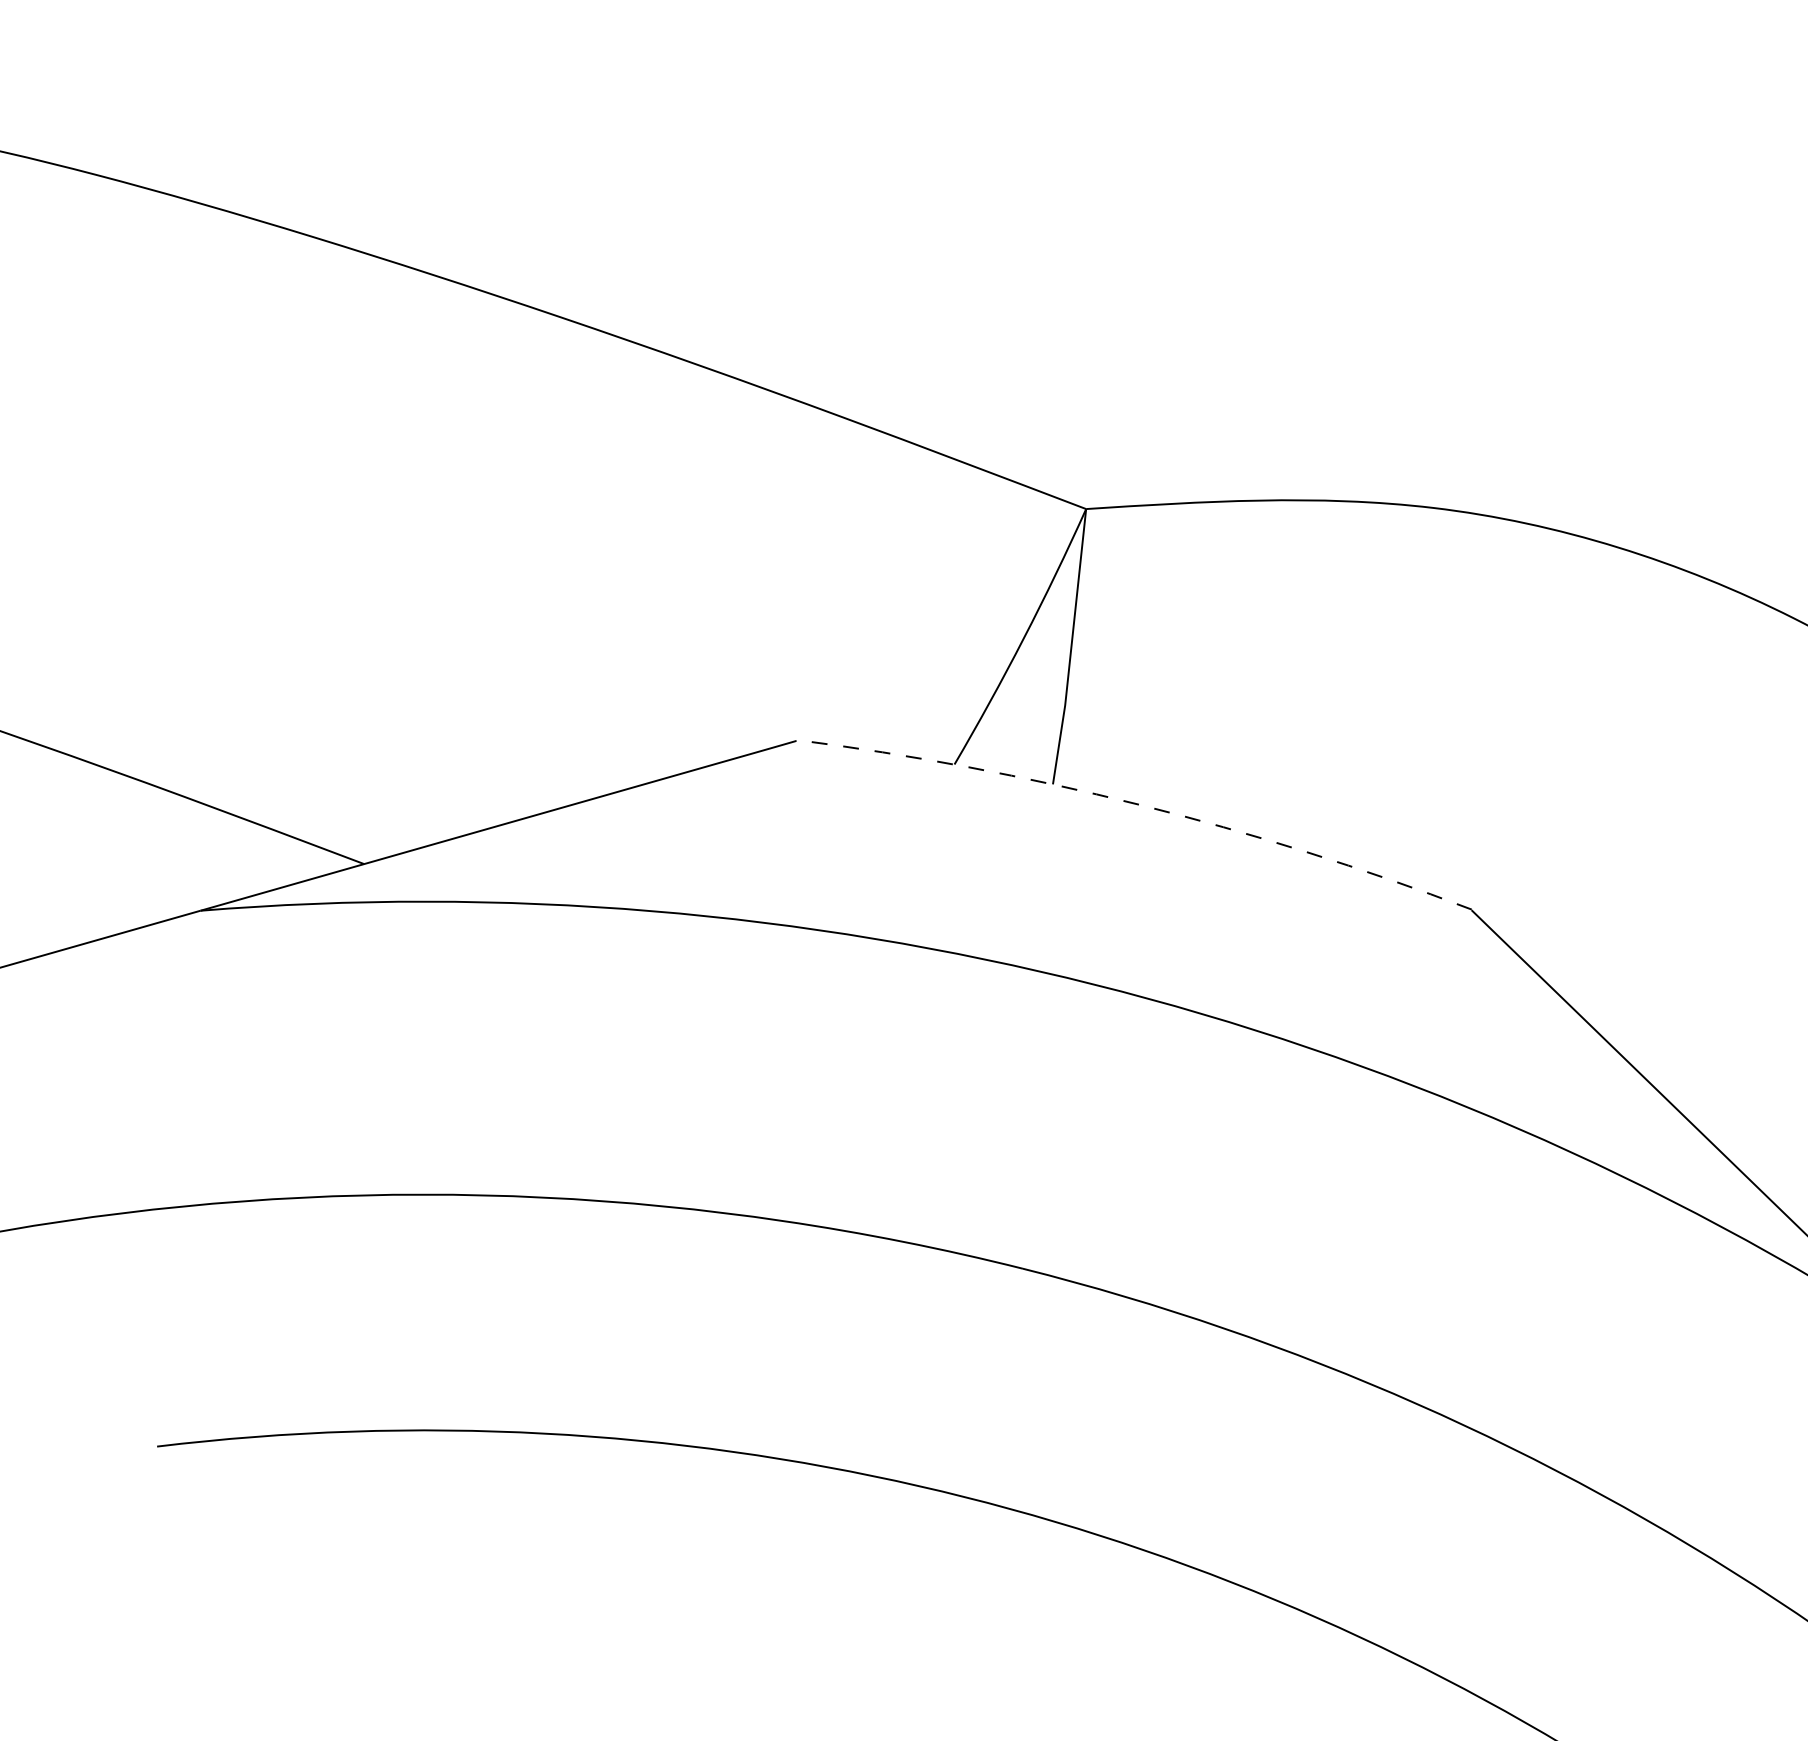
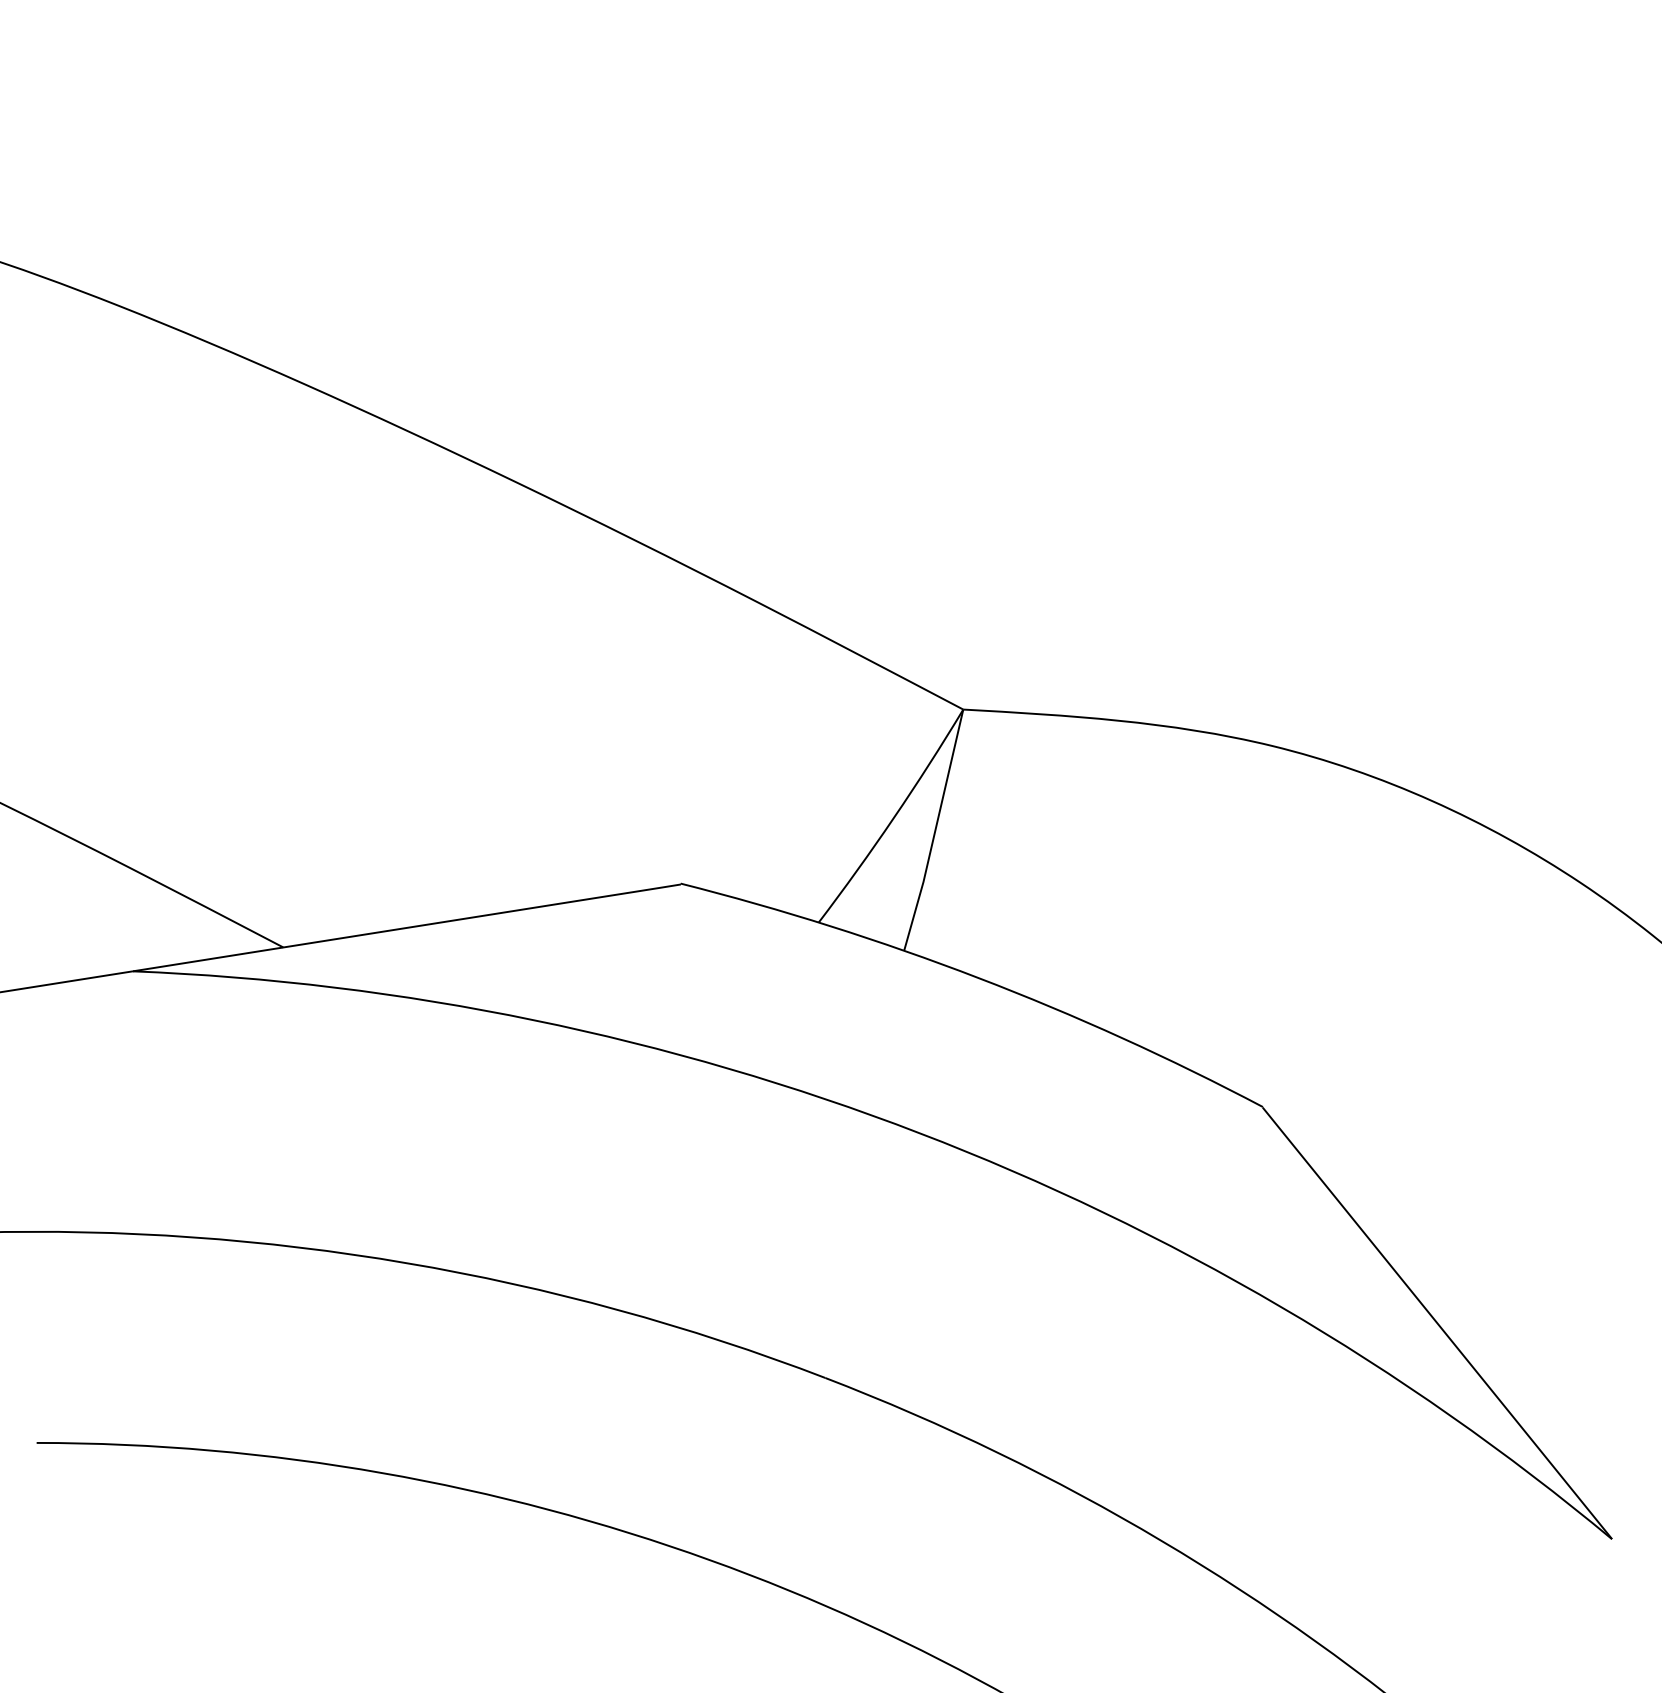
arc: (1139, 805) -> (978, 978), dashed -> solid

